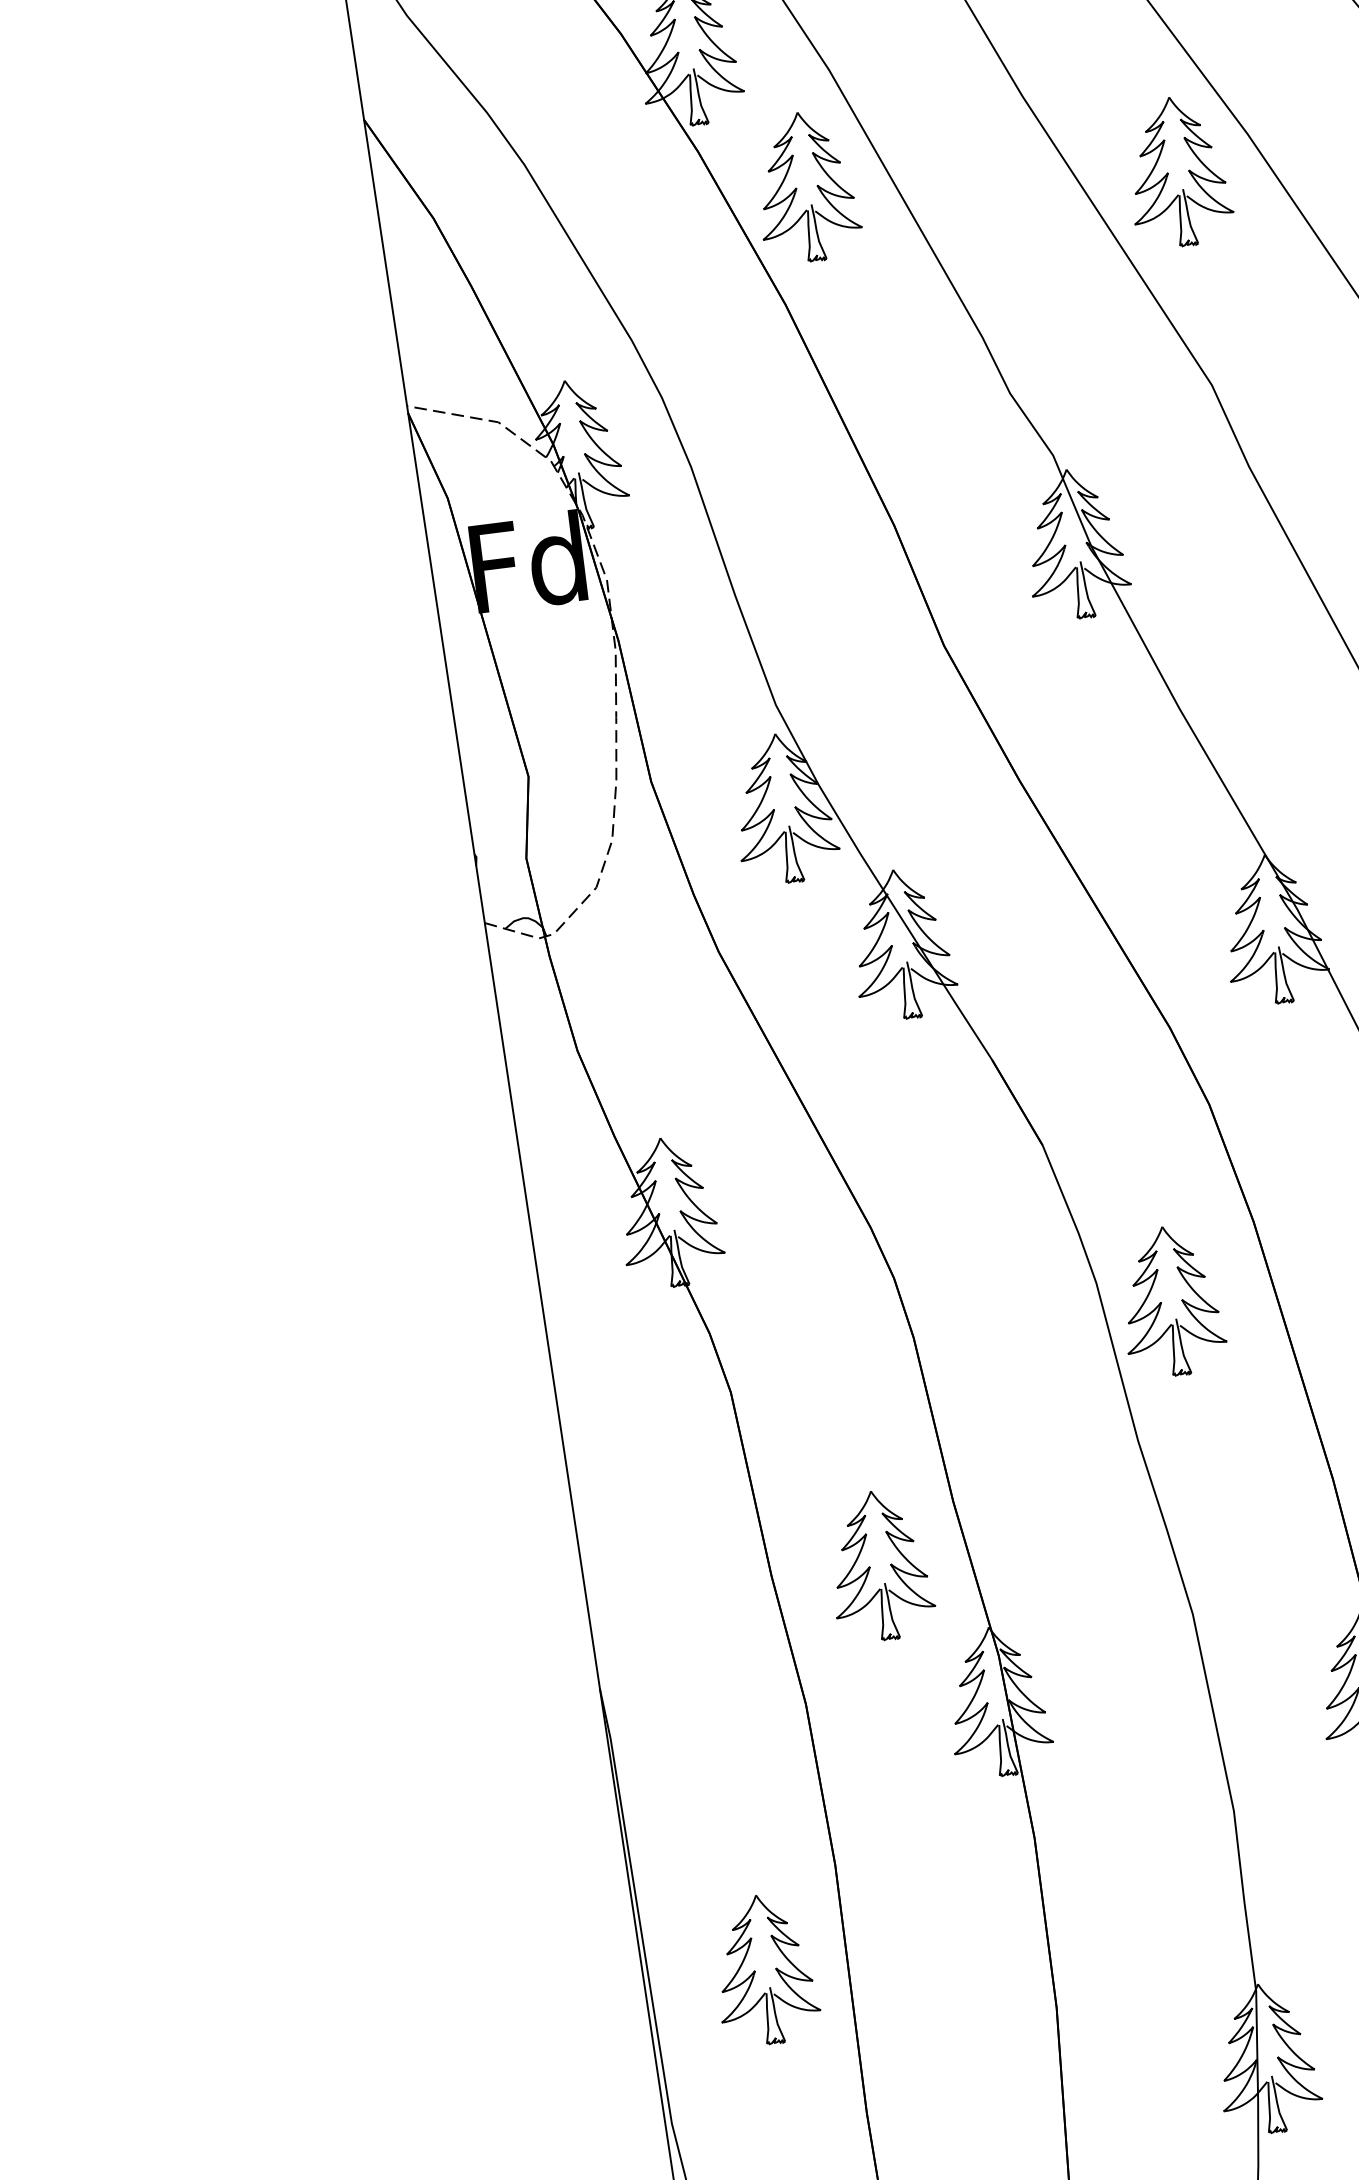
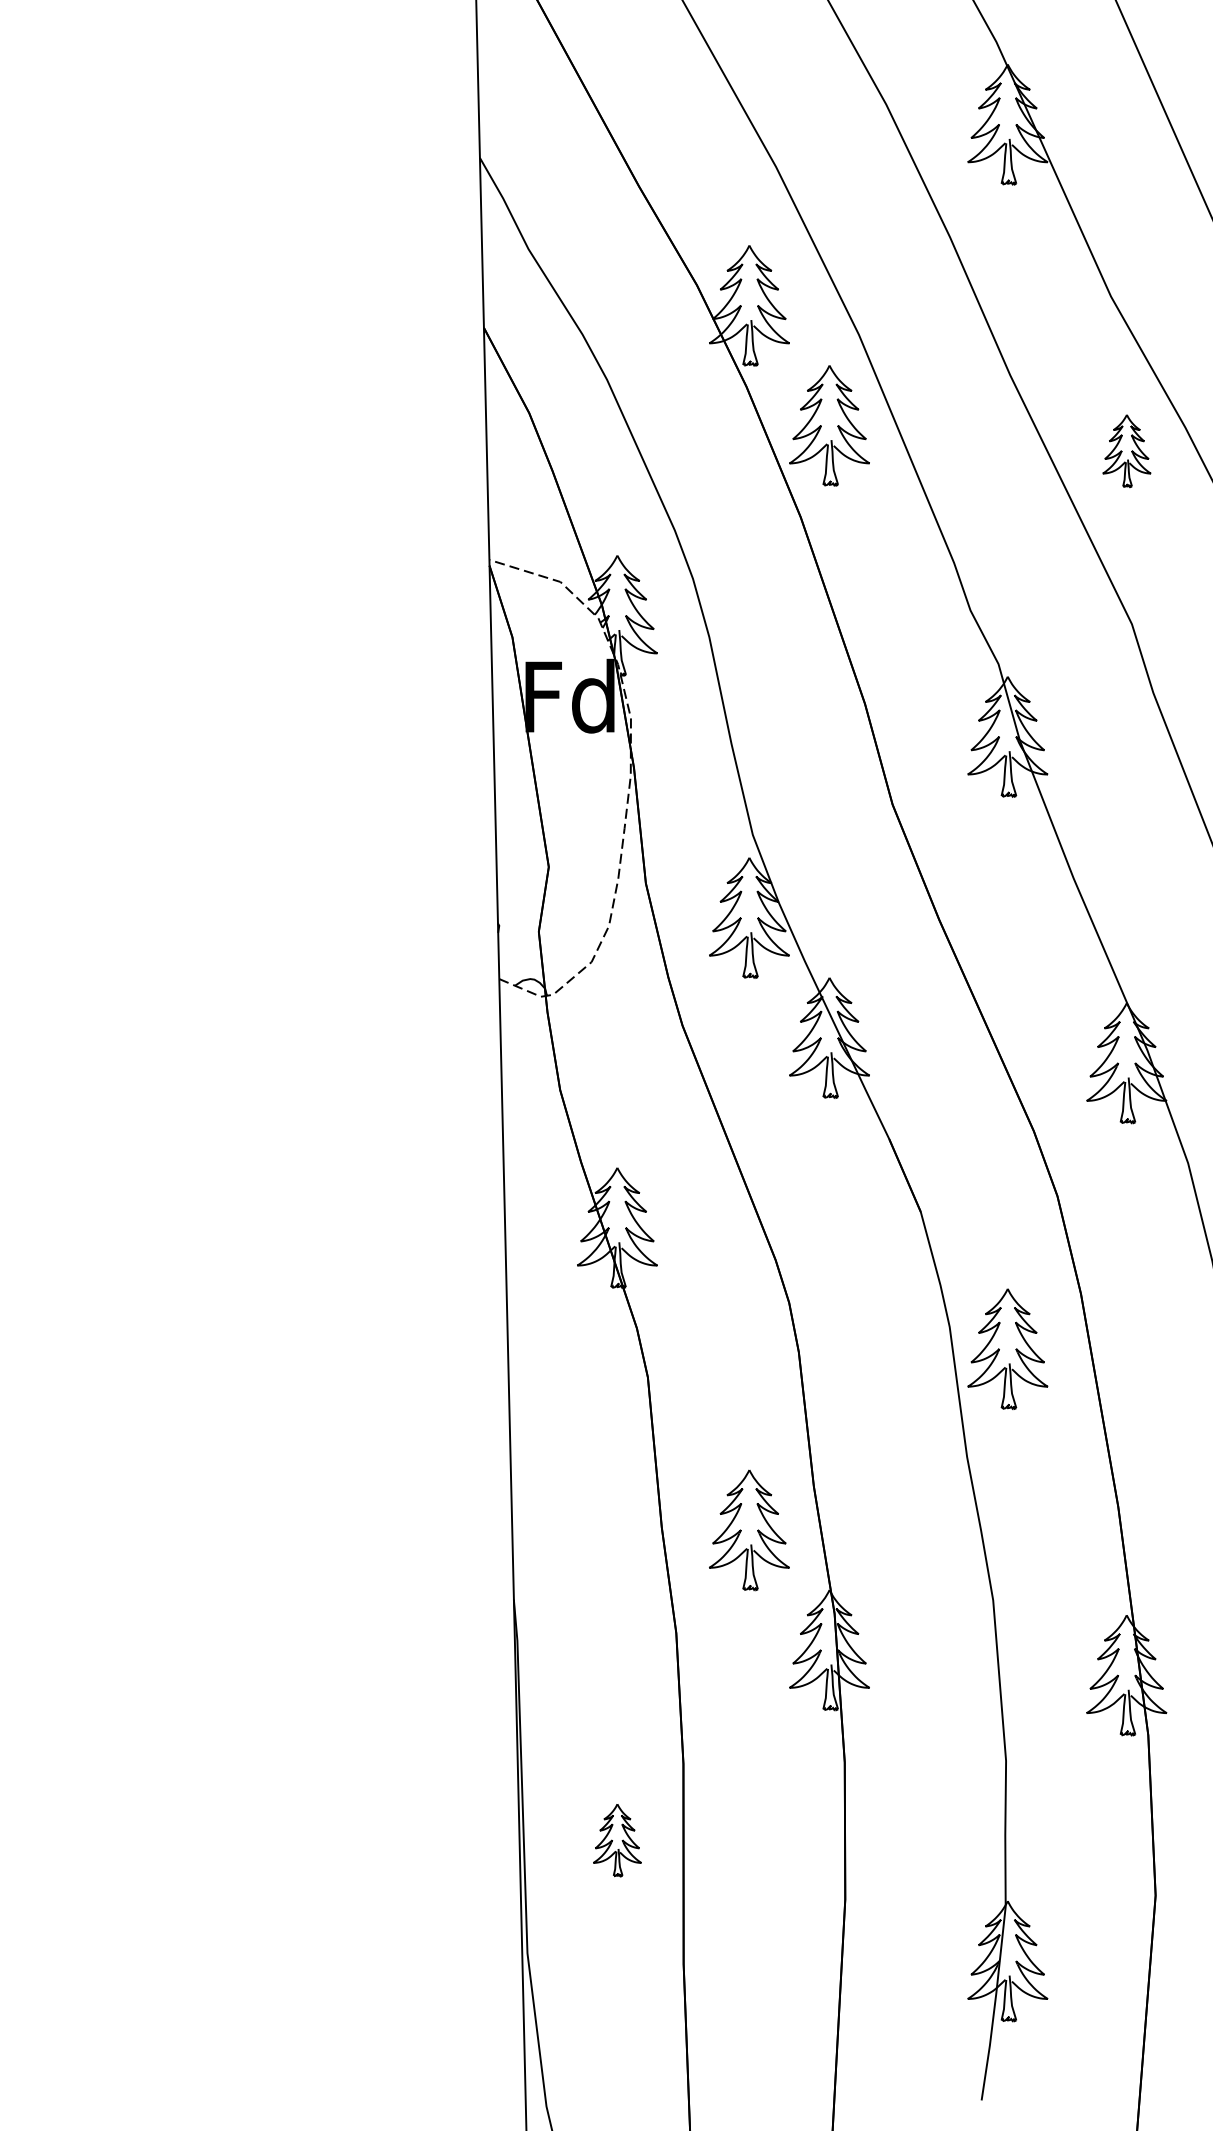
part: (1178, 171) -> (1126, 450), size x0.6
part: (765, 1970) -> (617, 1840), size x0.6

